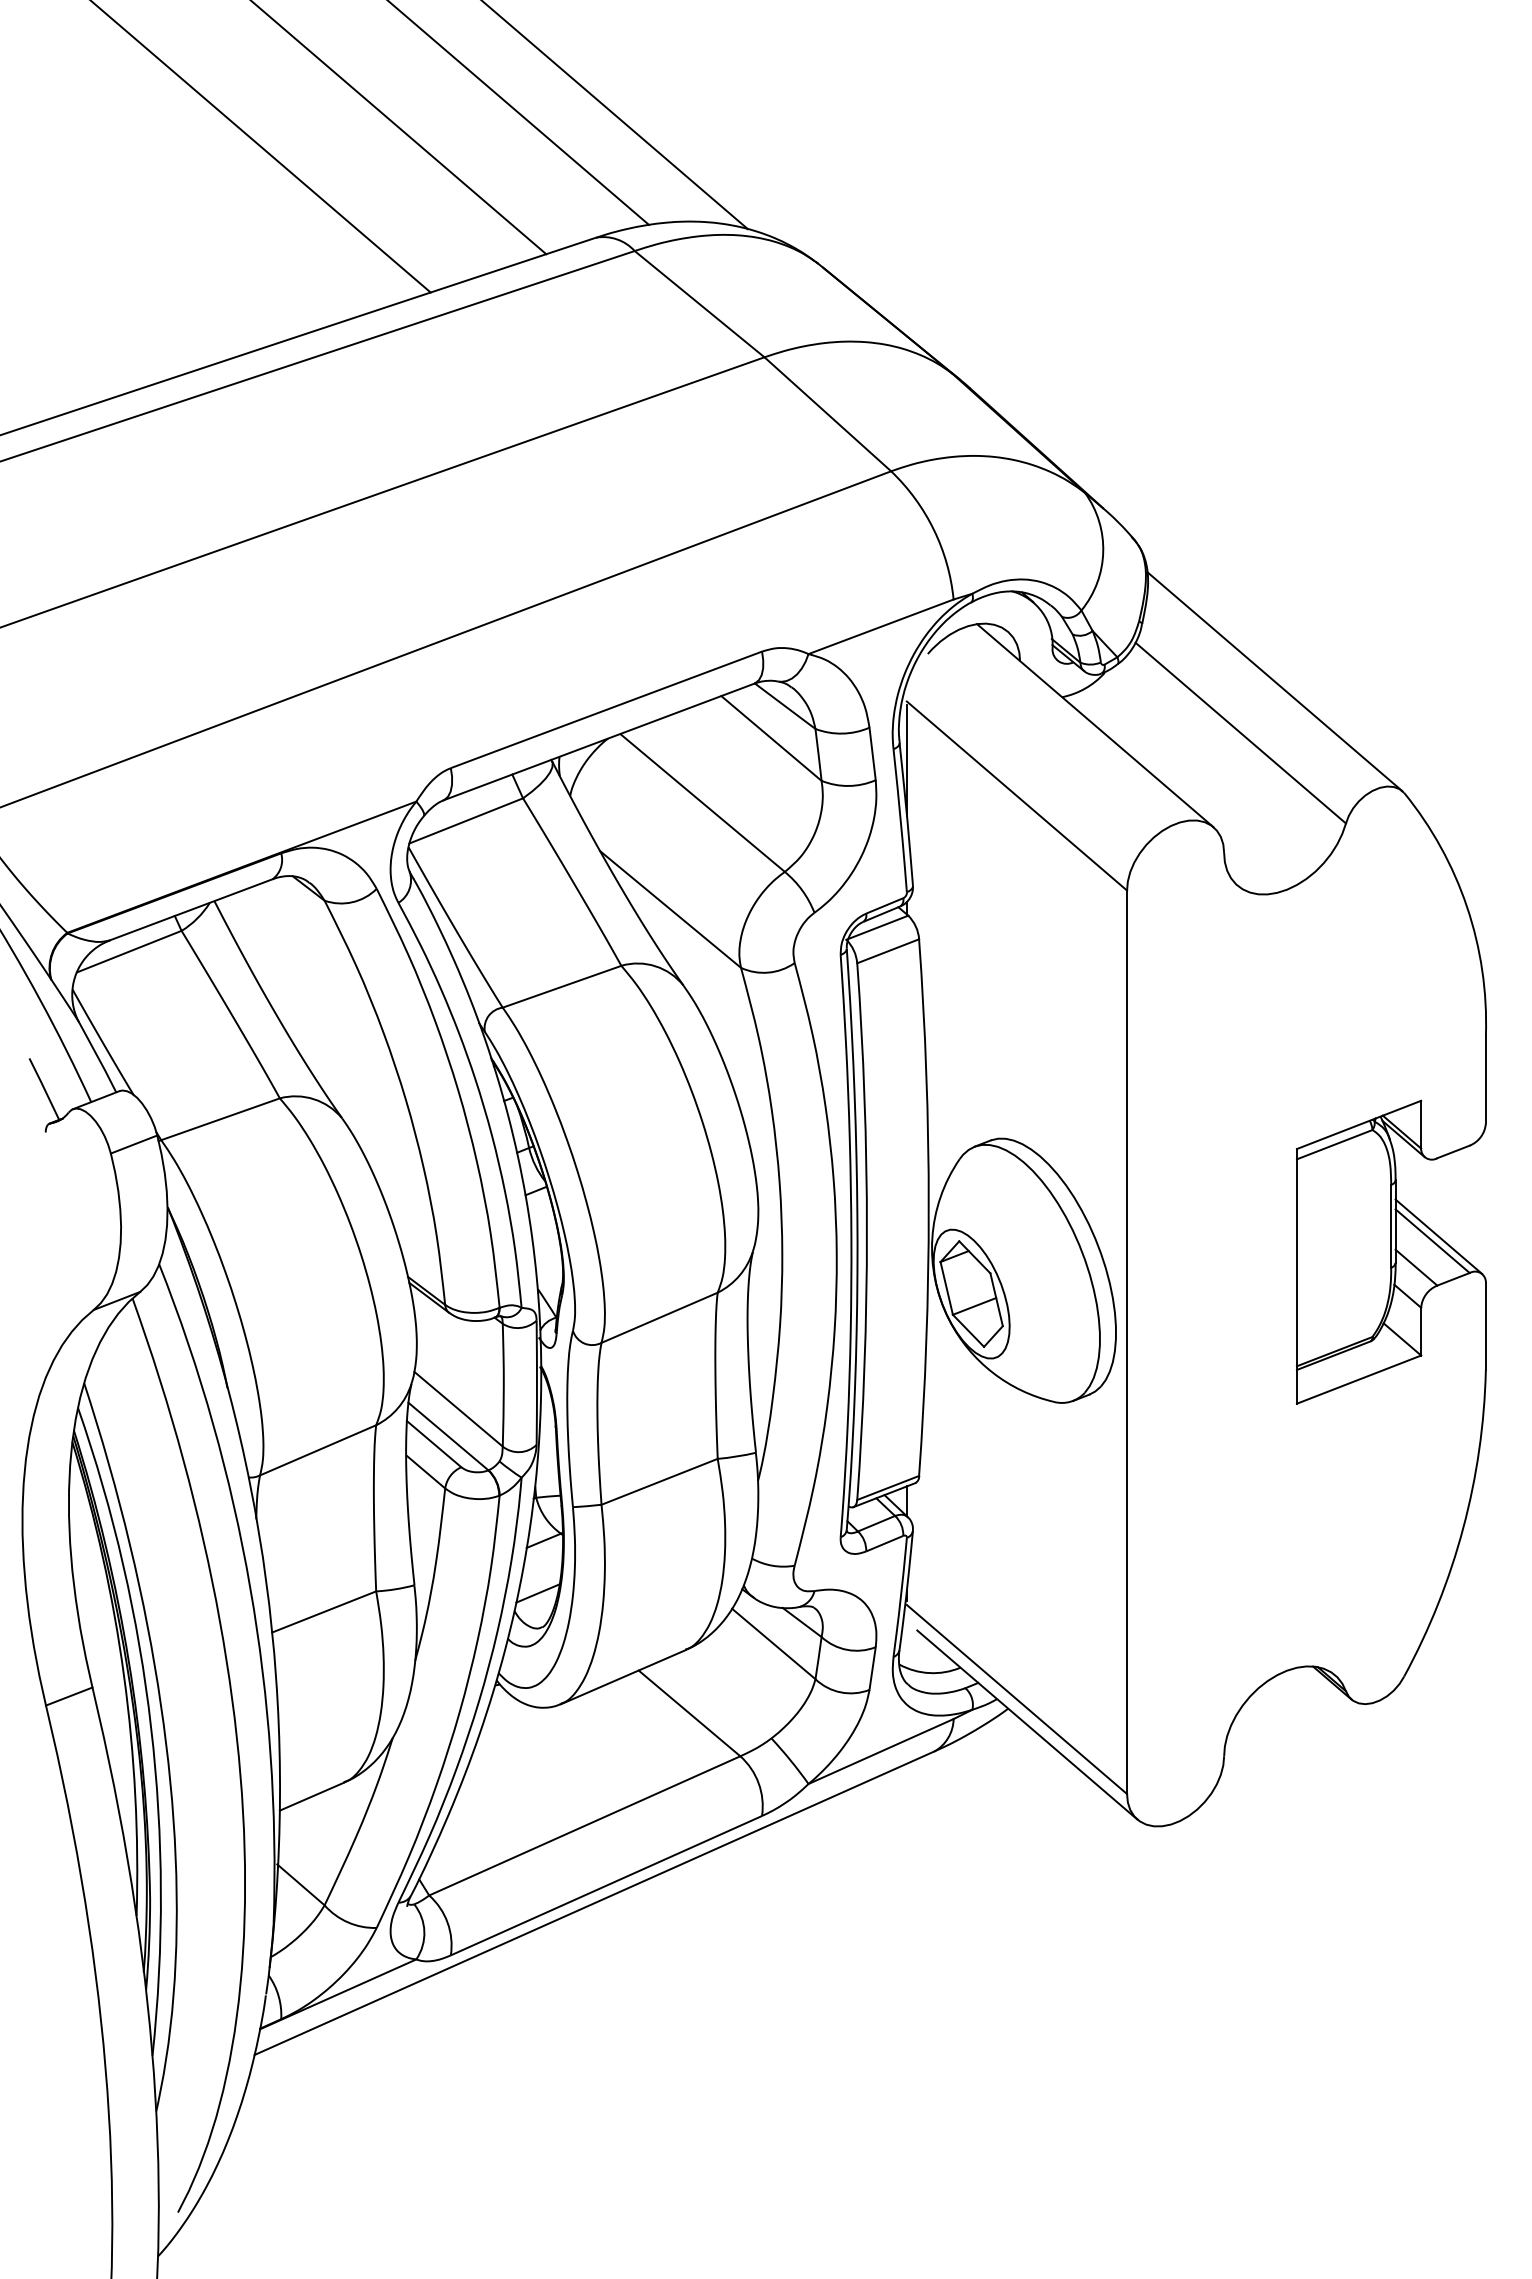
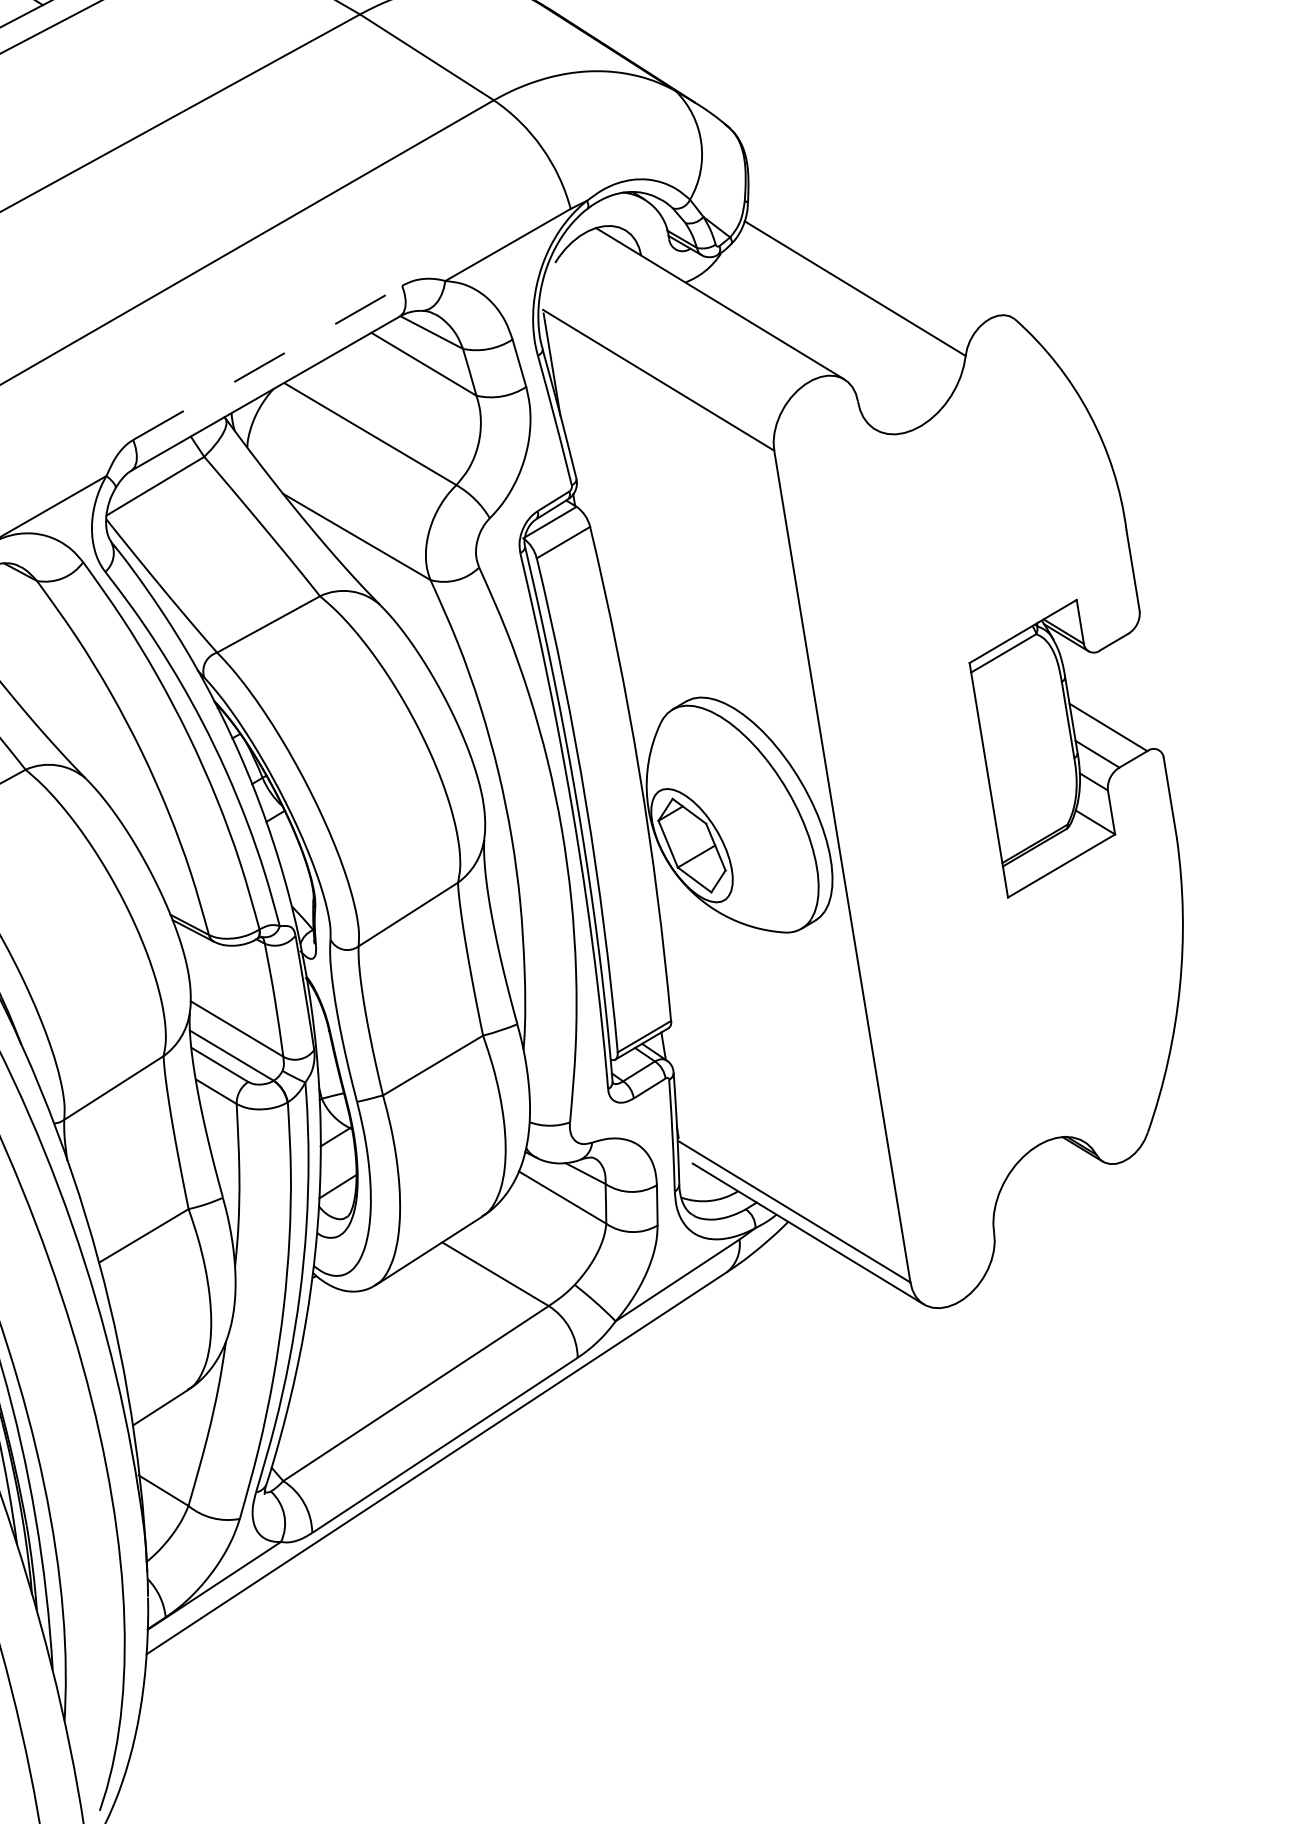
line: (1274, 681) -> (878, 236), removed
line: (605, 710) -> (266, 363), solid -> dashed
line: (1438, 1236) -> (1113, 722), removed

